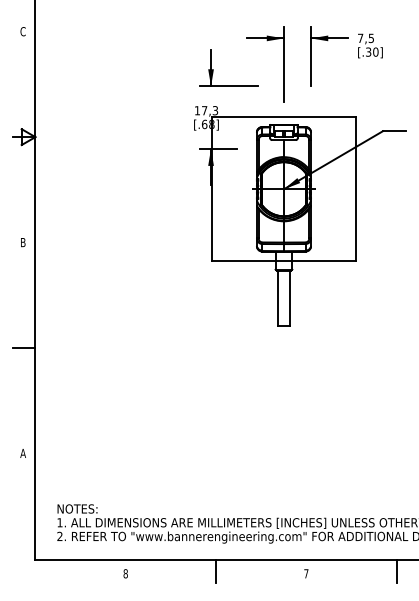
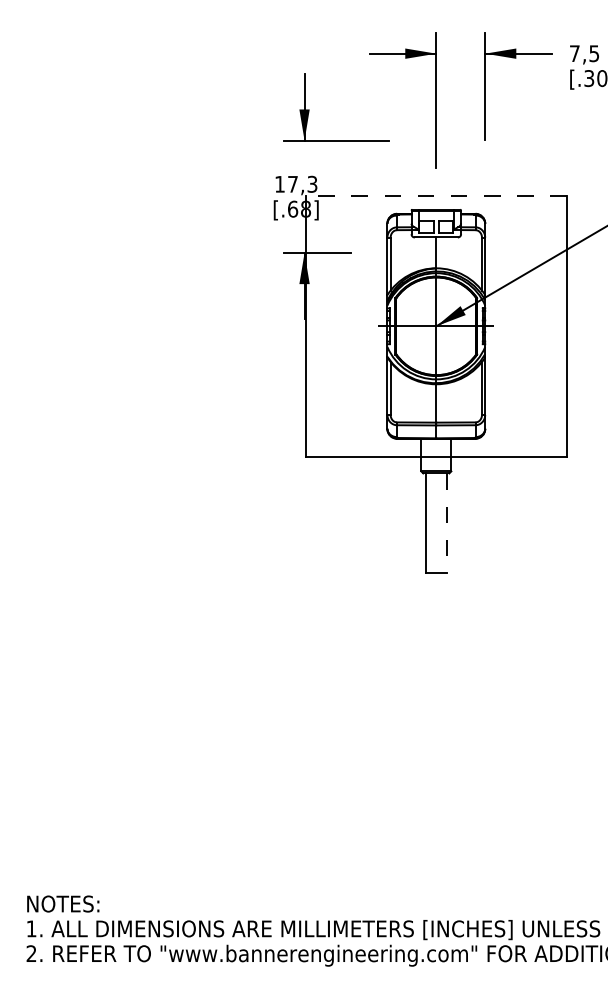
line: (283, 117) -> (435, 196), solid -> dashed
line: (289, 298) -> (446, 523), solid -> dashed

